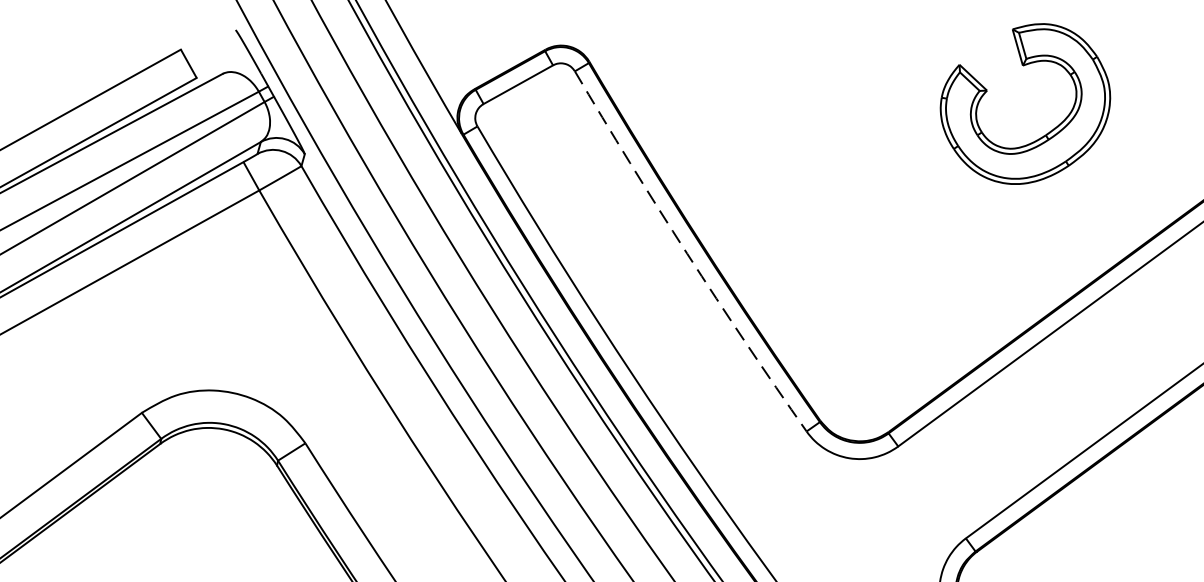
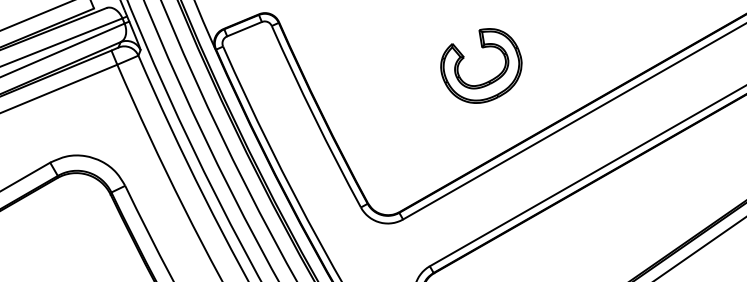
arc: (686, 253) -> (314, 117), dashed -> solid

